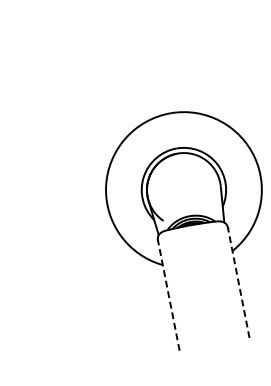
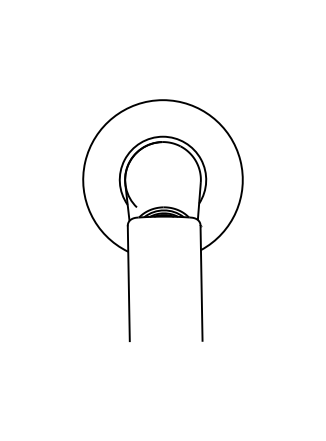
line: (238, 282) -> (201, 282), dashed -> solid
line: (168, 295) -> (128, 283), dashed -> solid

